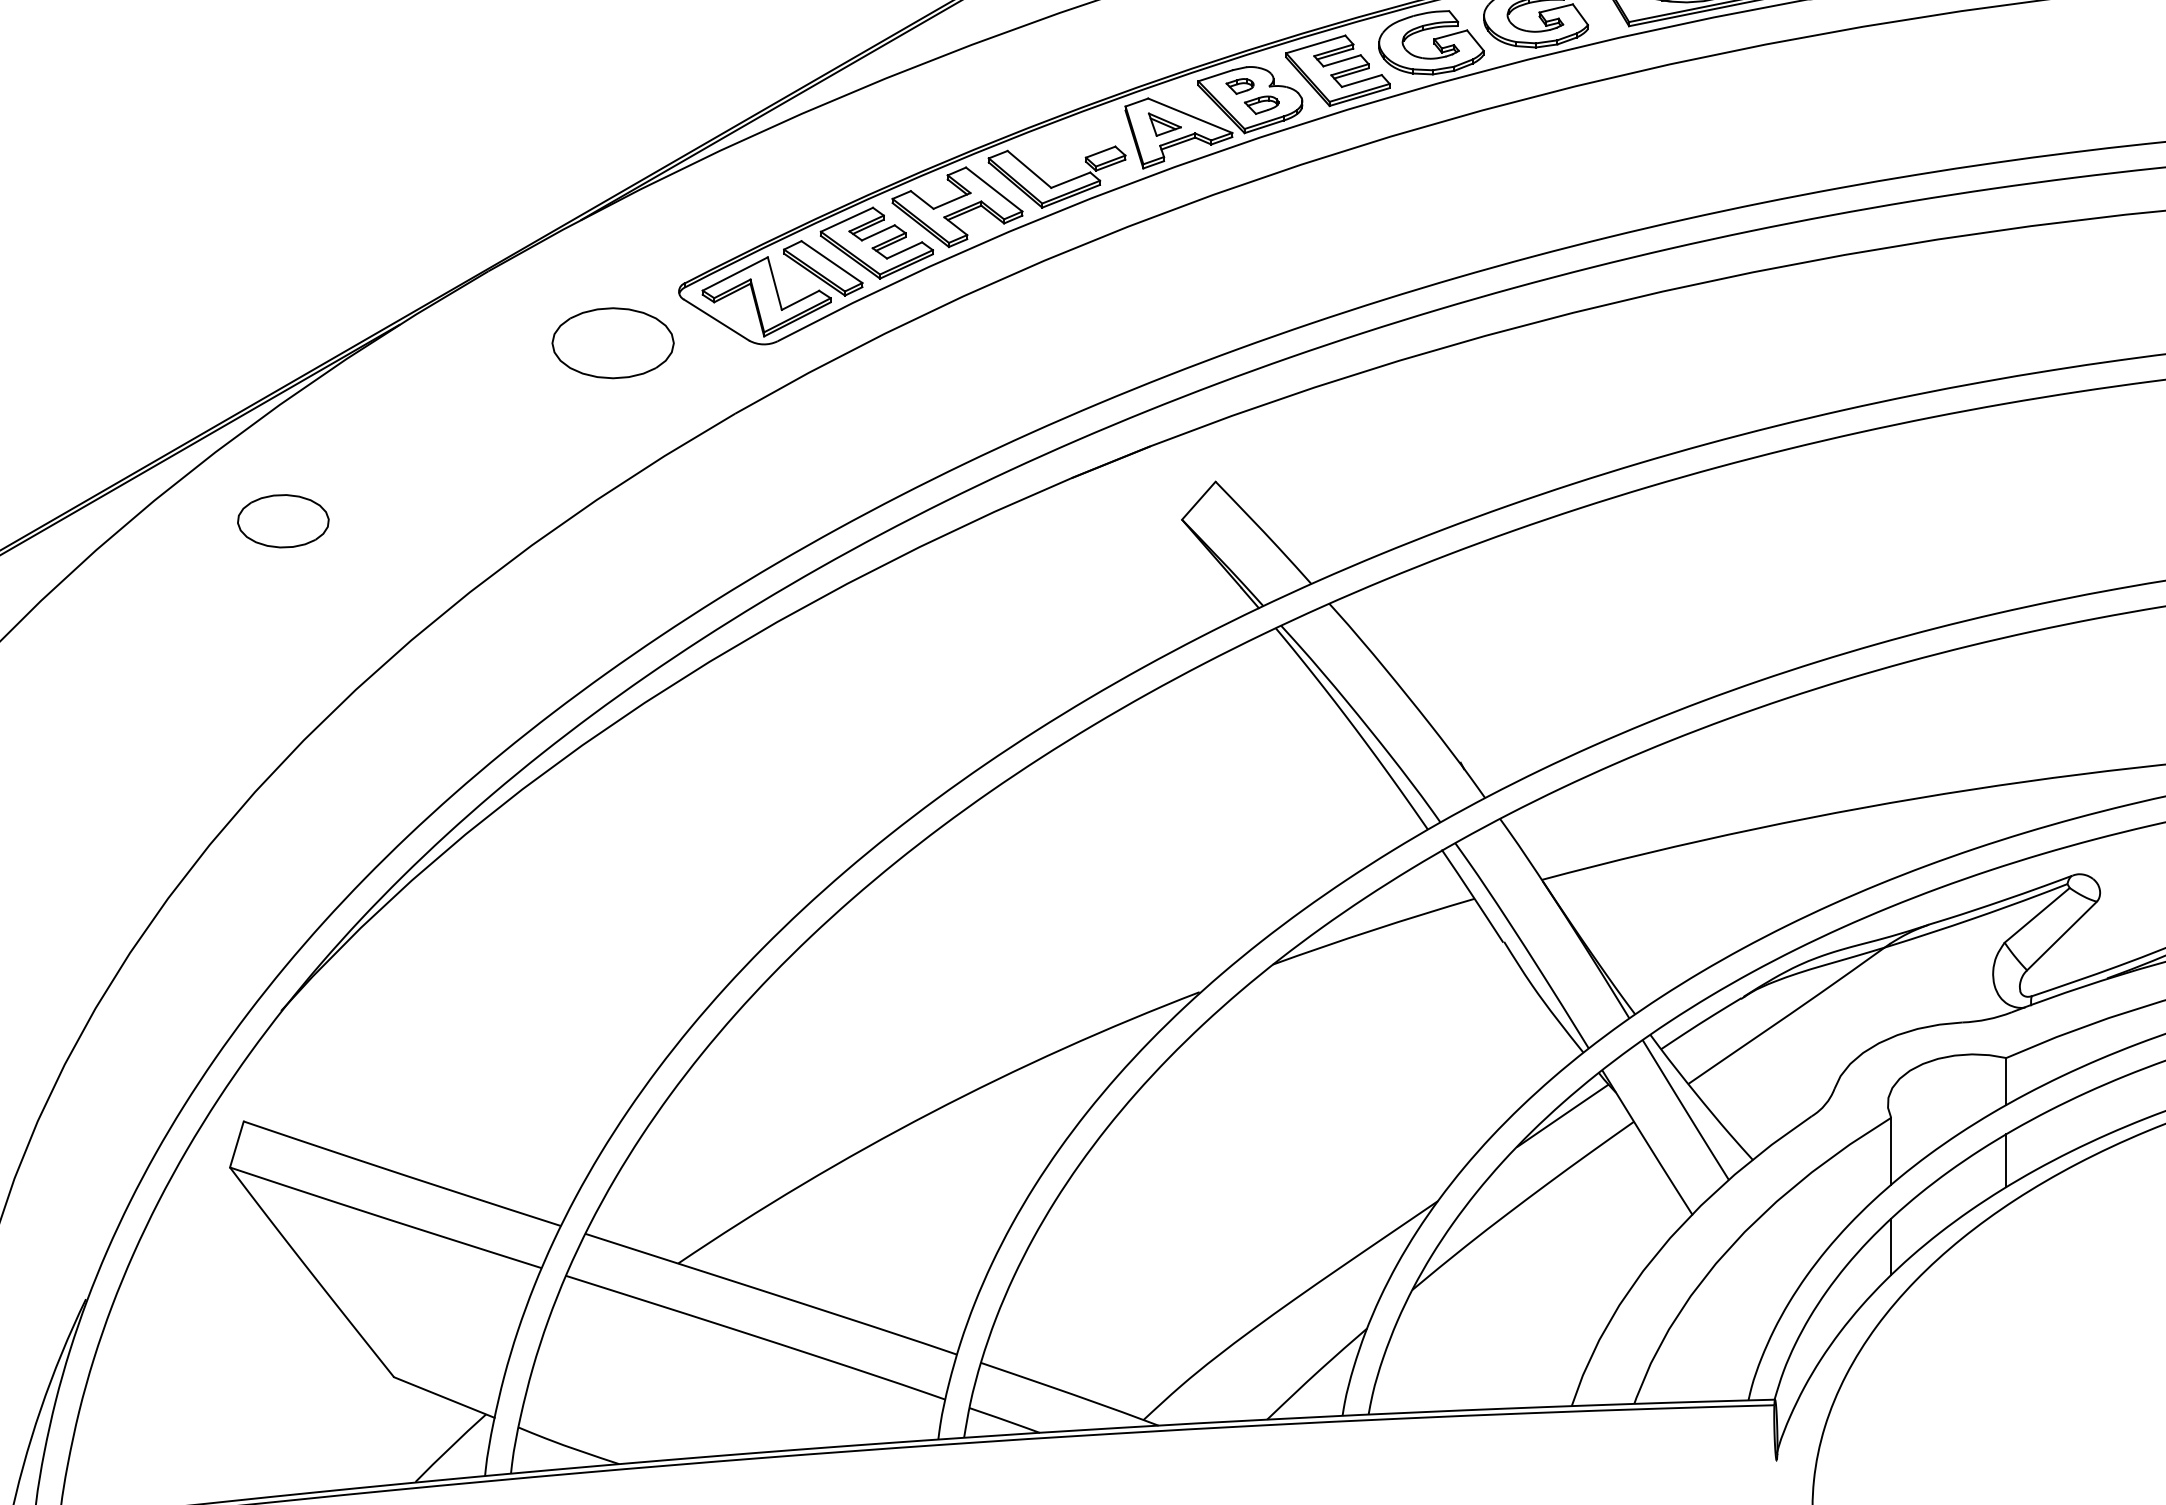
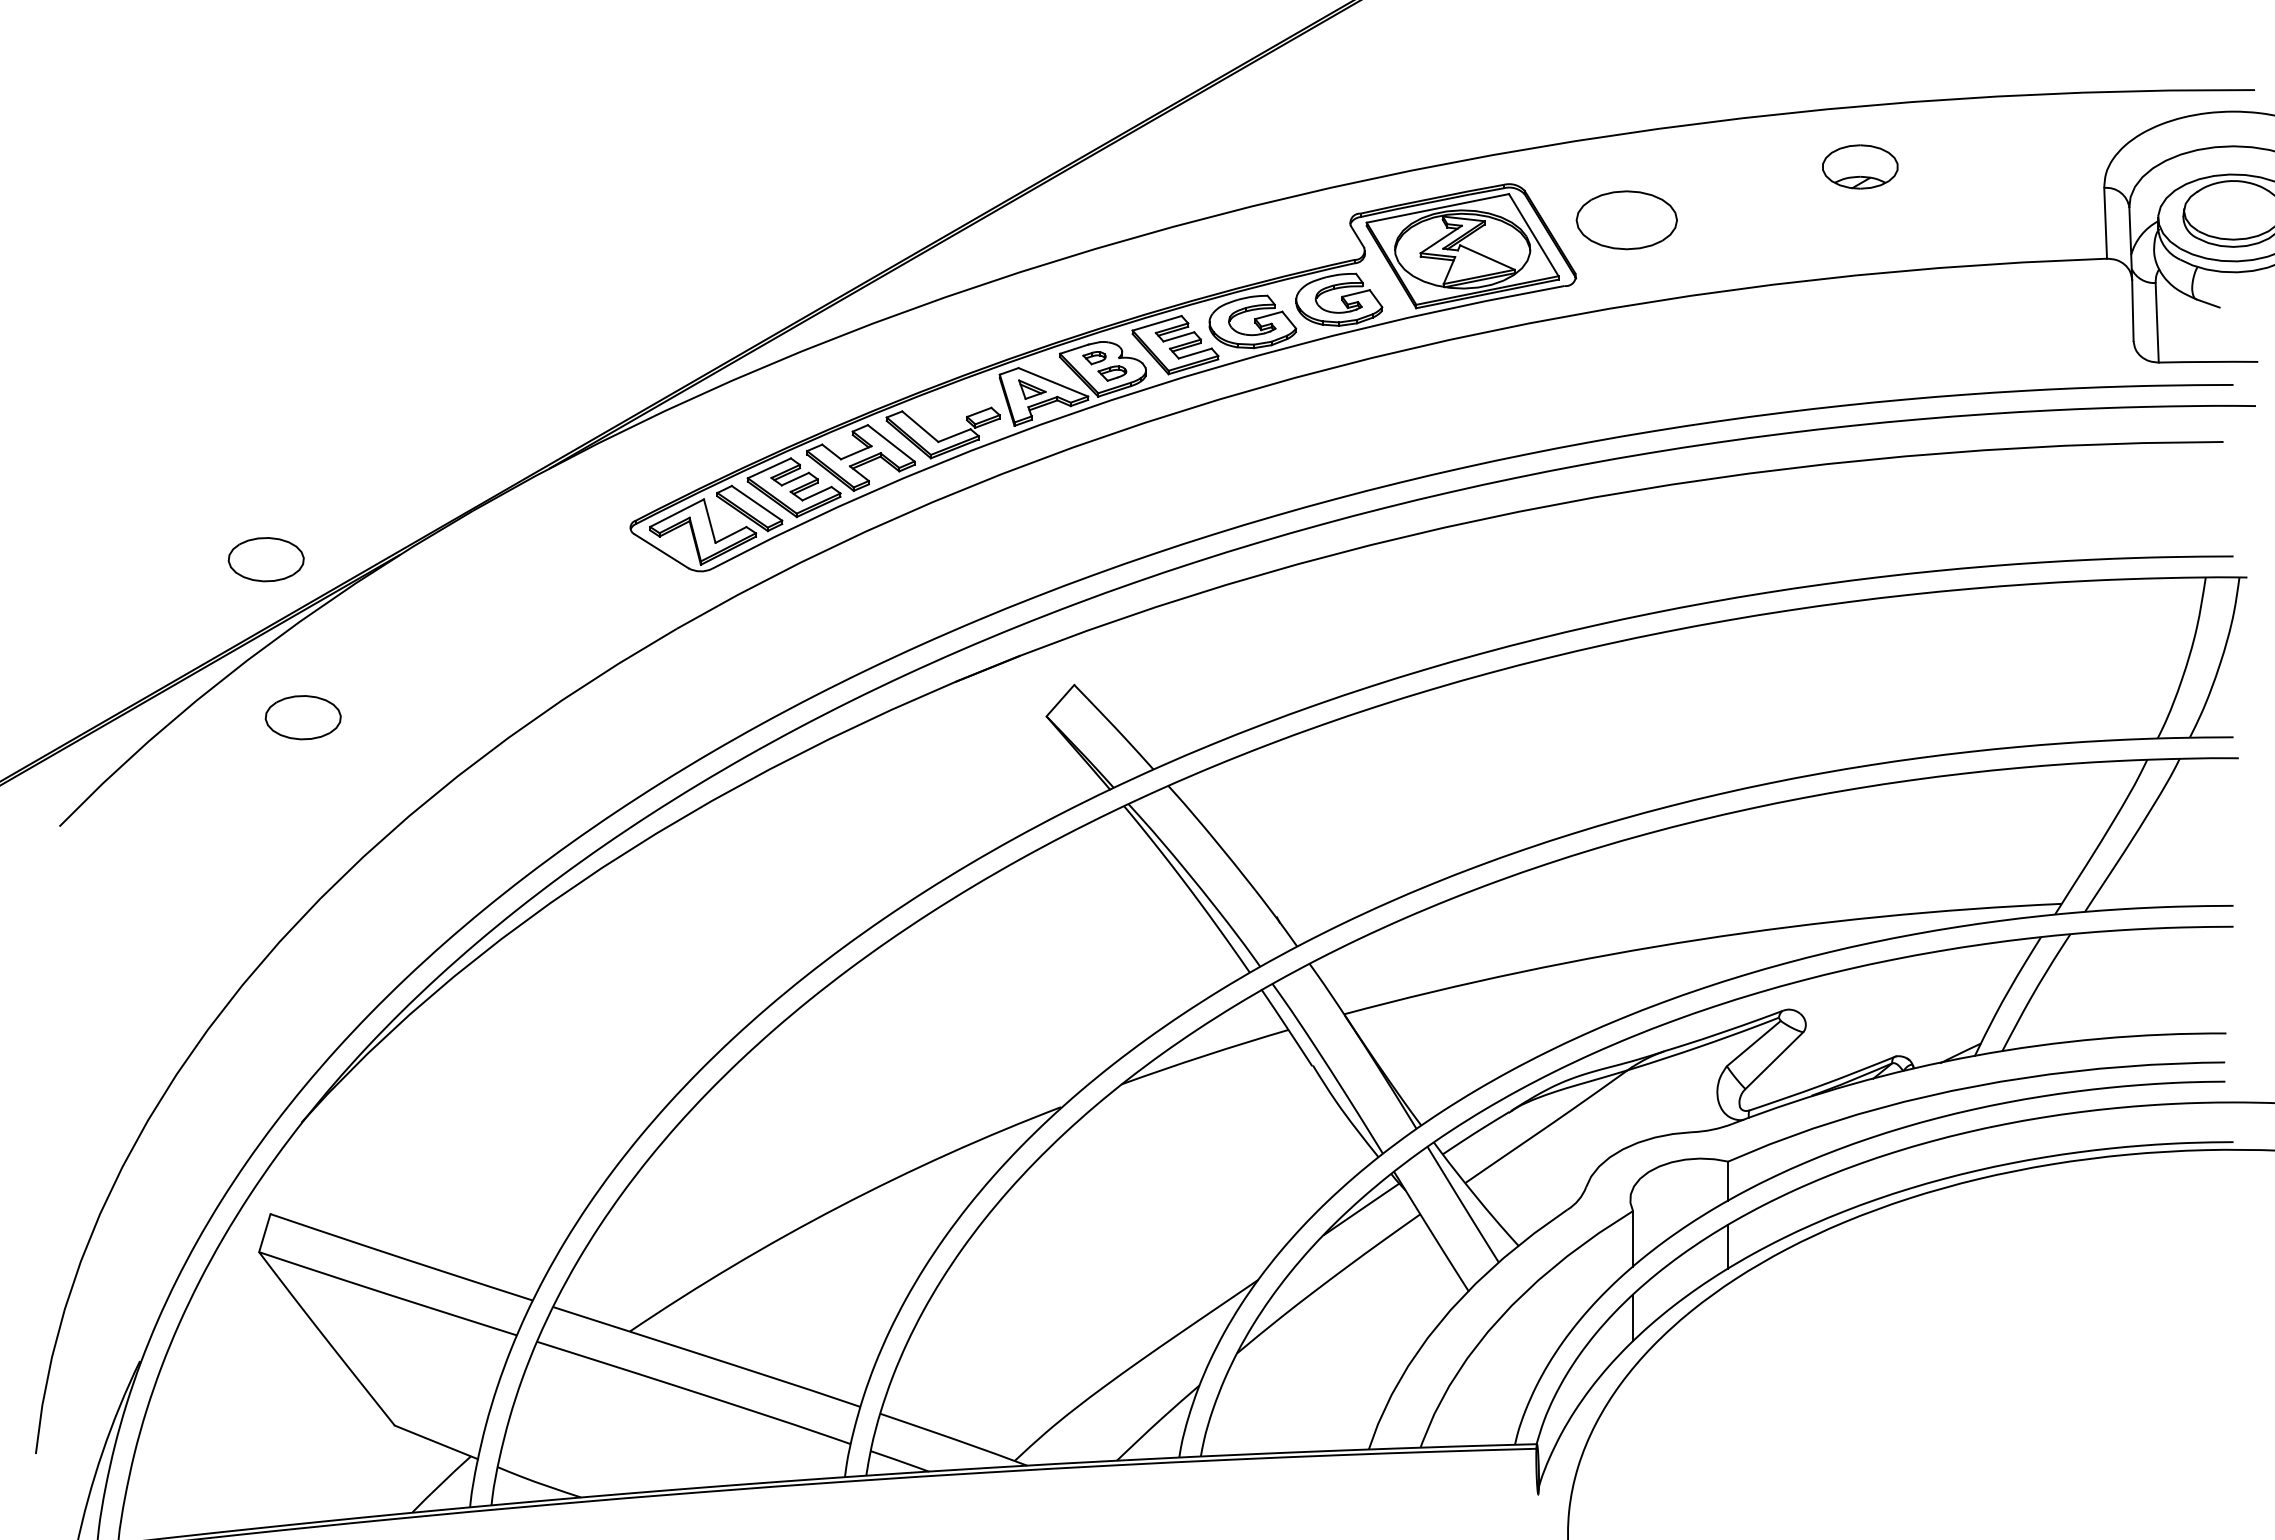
part: (237, 330) -> (265, 559), added
part: (612, 343) -> (575, 570), removed

